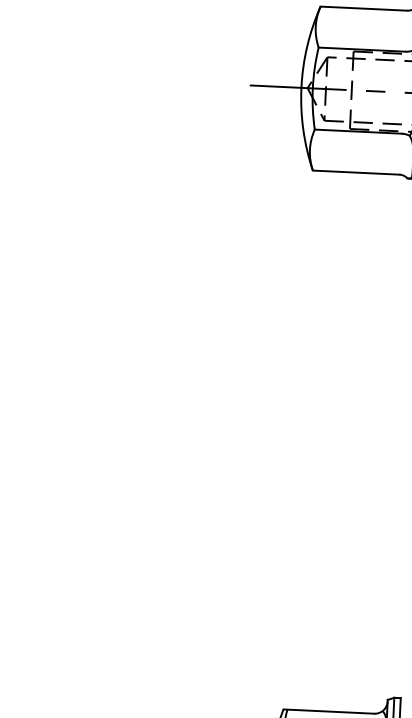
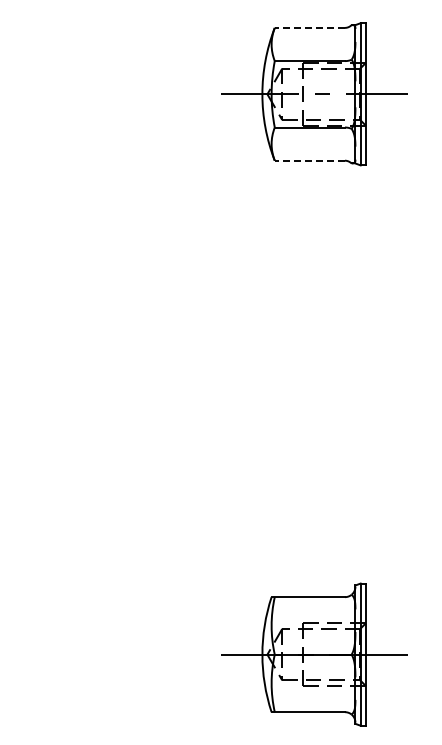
line: (363, 8) -> (309, 27), solid -> dashed
line: (355, 172) -> (309, 160), solid -> dashed

